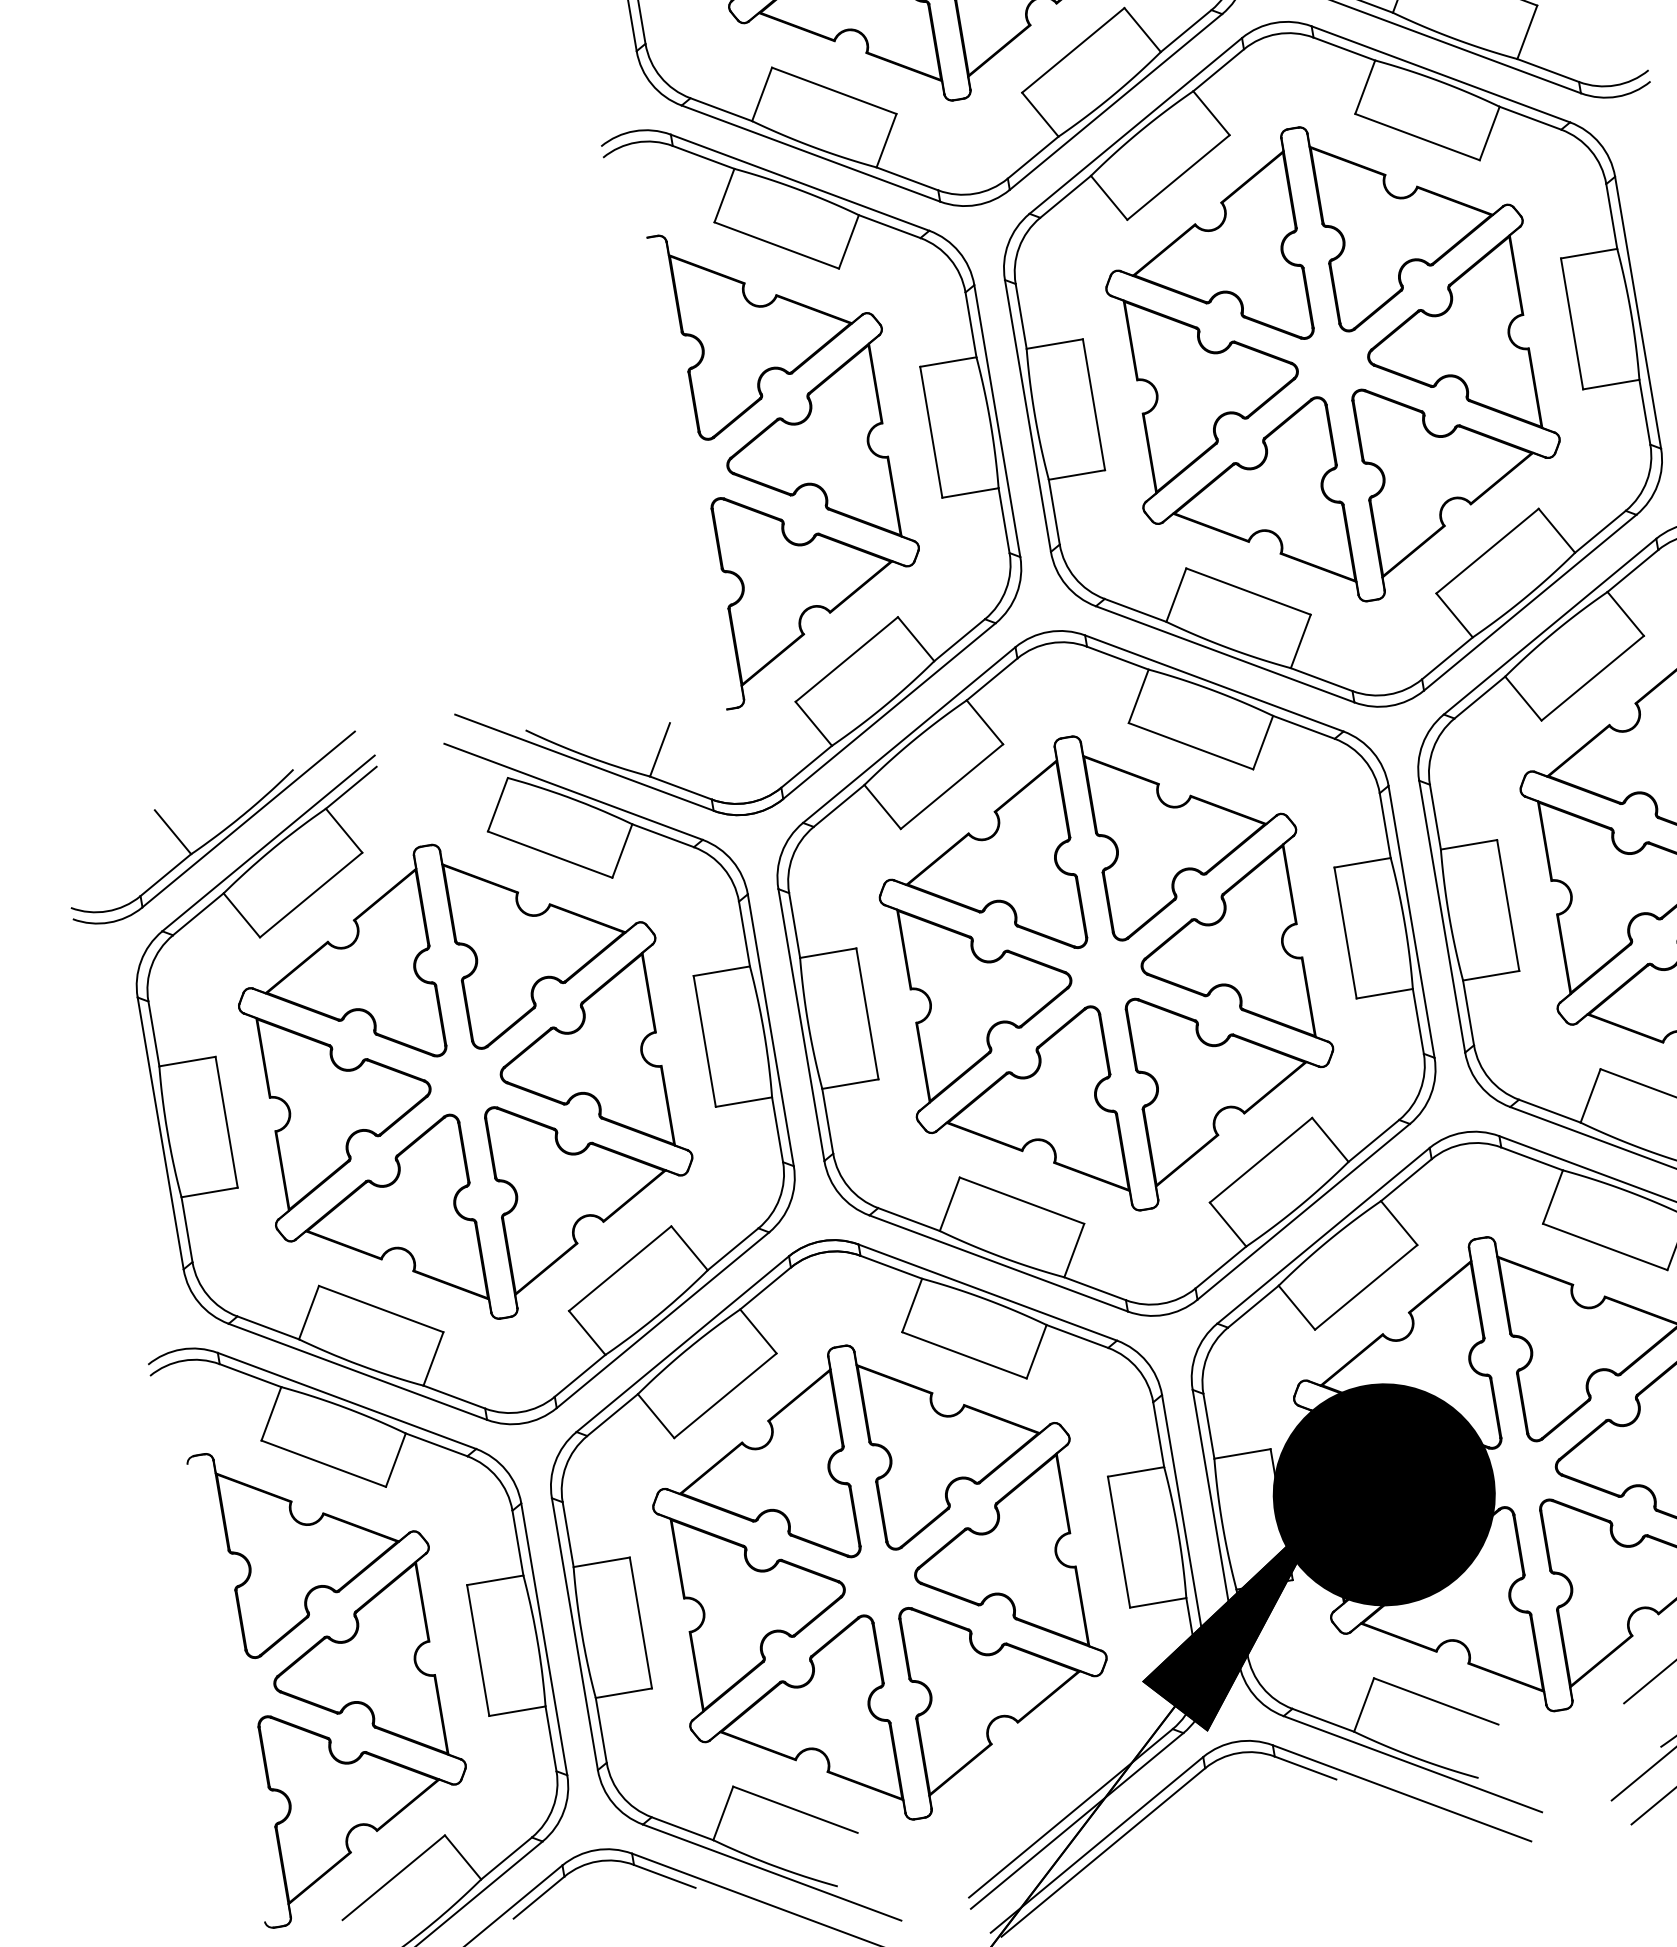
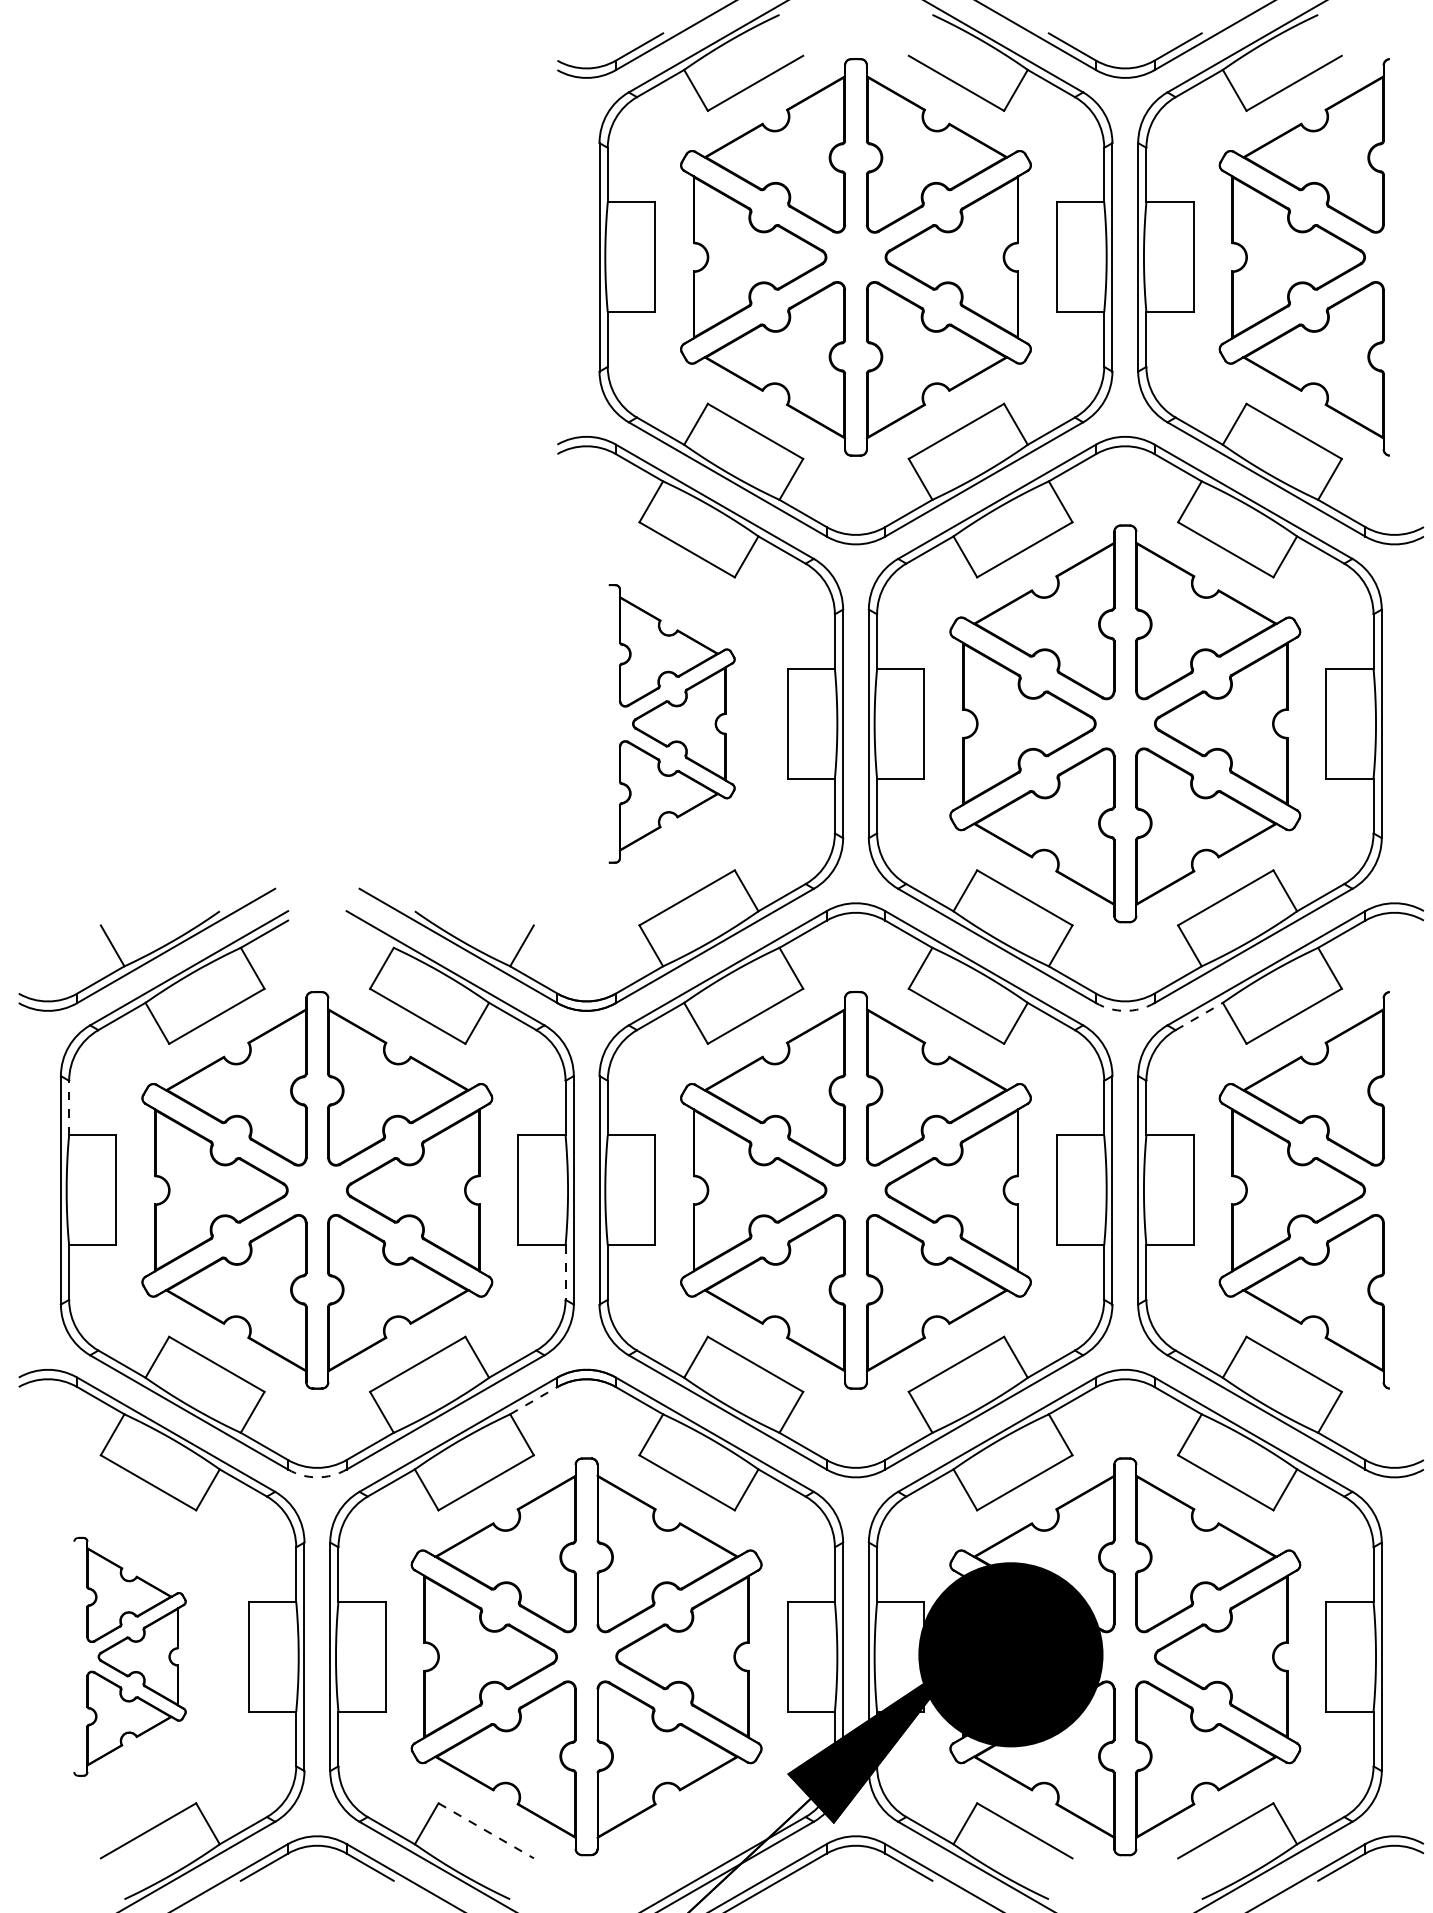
part: (793, 455) -> (671, 723), size x0.7
line: (1480, 697) -> (1199, 1016), solid -> dashed
arc: (1390, 705) -> (1125, 1010), solid -> dashed
line: (154, 1033) -> (69, 1107), solid -> dashed
line: (777, 1130) -> (565, 1273), solid -> dashed
line: (766, 1288) -> (534, 1400), solid -> dashed
arc: (523, 1423) -> (317, 1477), solid -> dashed
part: (336, 1674) -> (129, 1656), size x0.6
line: (795, 1810) -> (486, 1831), solid -> dashed

